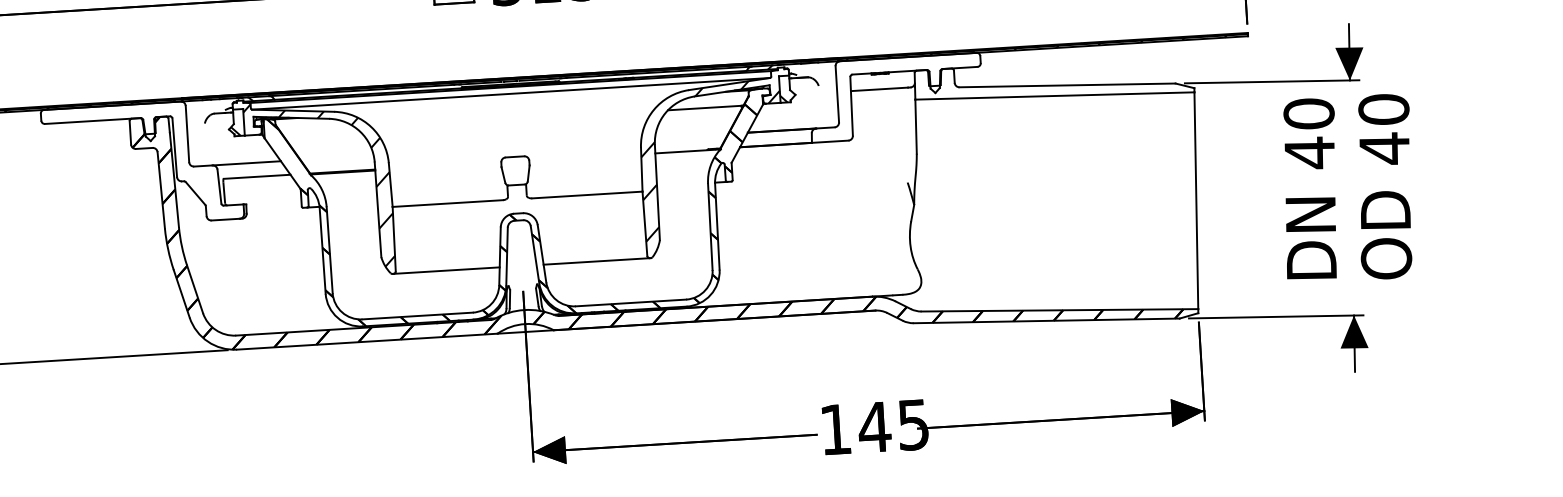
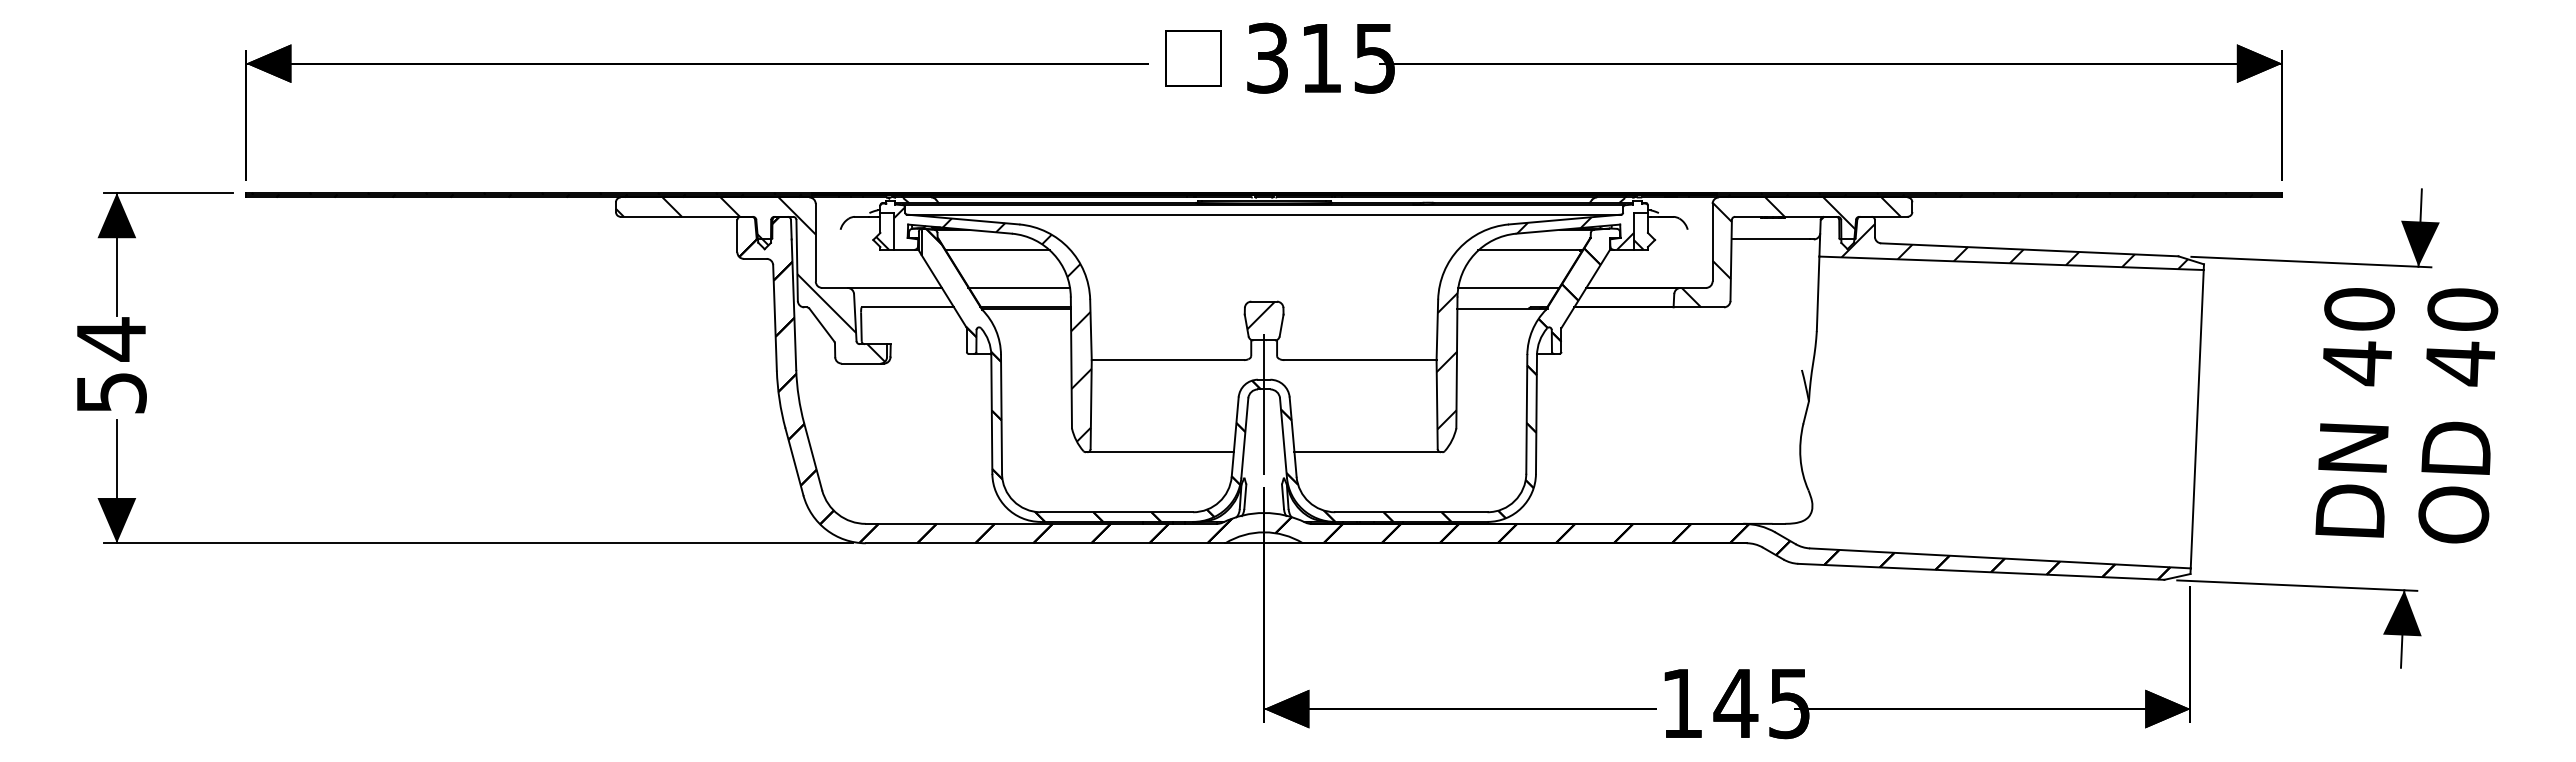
hatch: (1048, 81) -> (2003, 242), added
hatch: (894, 97) -> (1790, 252), added
line: (319, 131) -> (997, 250), added
line: (691, 135) -> (1508, 287), added
line: (337, 157) -> (1019, 287), added
hatch: (141, 163) -> (750, 279), added
hatch: (513, 167) -> (1261, 315), added
line: (519, 231) -> (1264, 404), added

